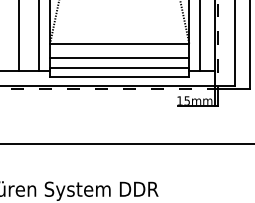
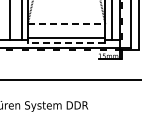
line: (119, 44) -> (66, 24), solid -> dashed
line: (119, 58) -> (66, 32), removed
line: (119, 78) -> (66, 43), solid -> dashed

